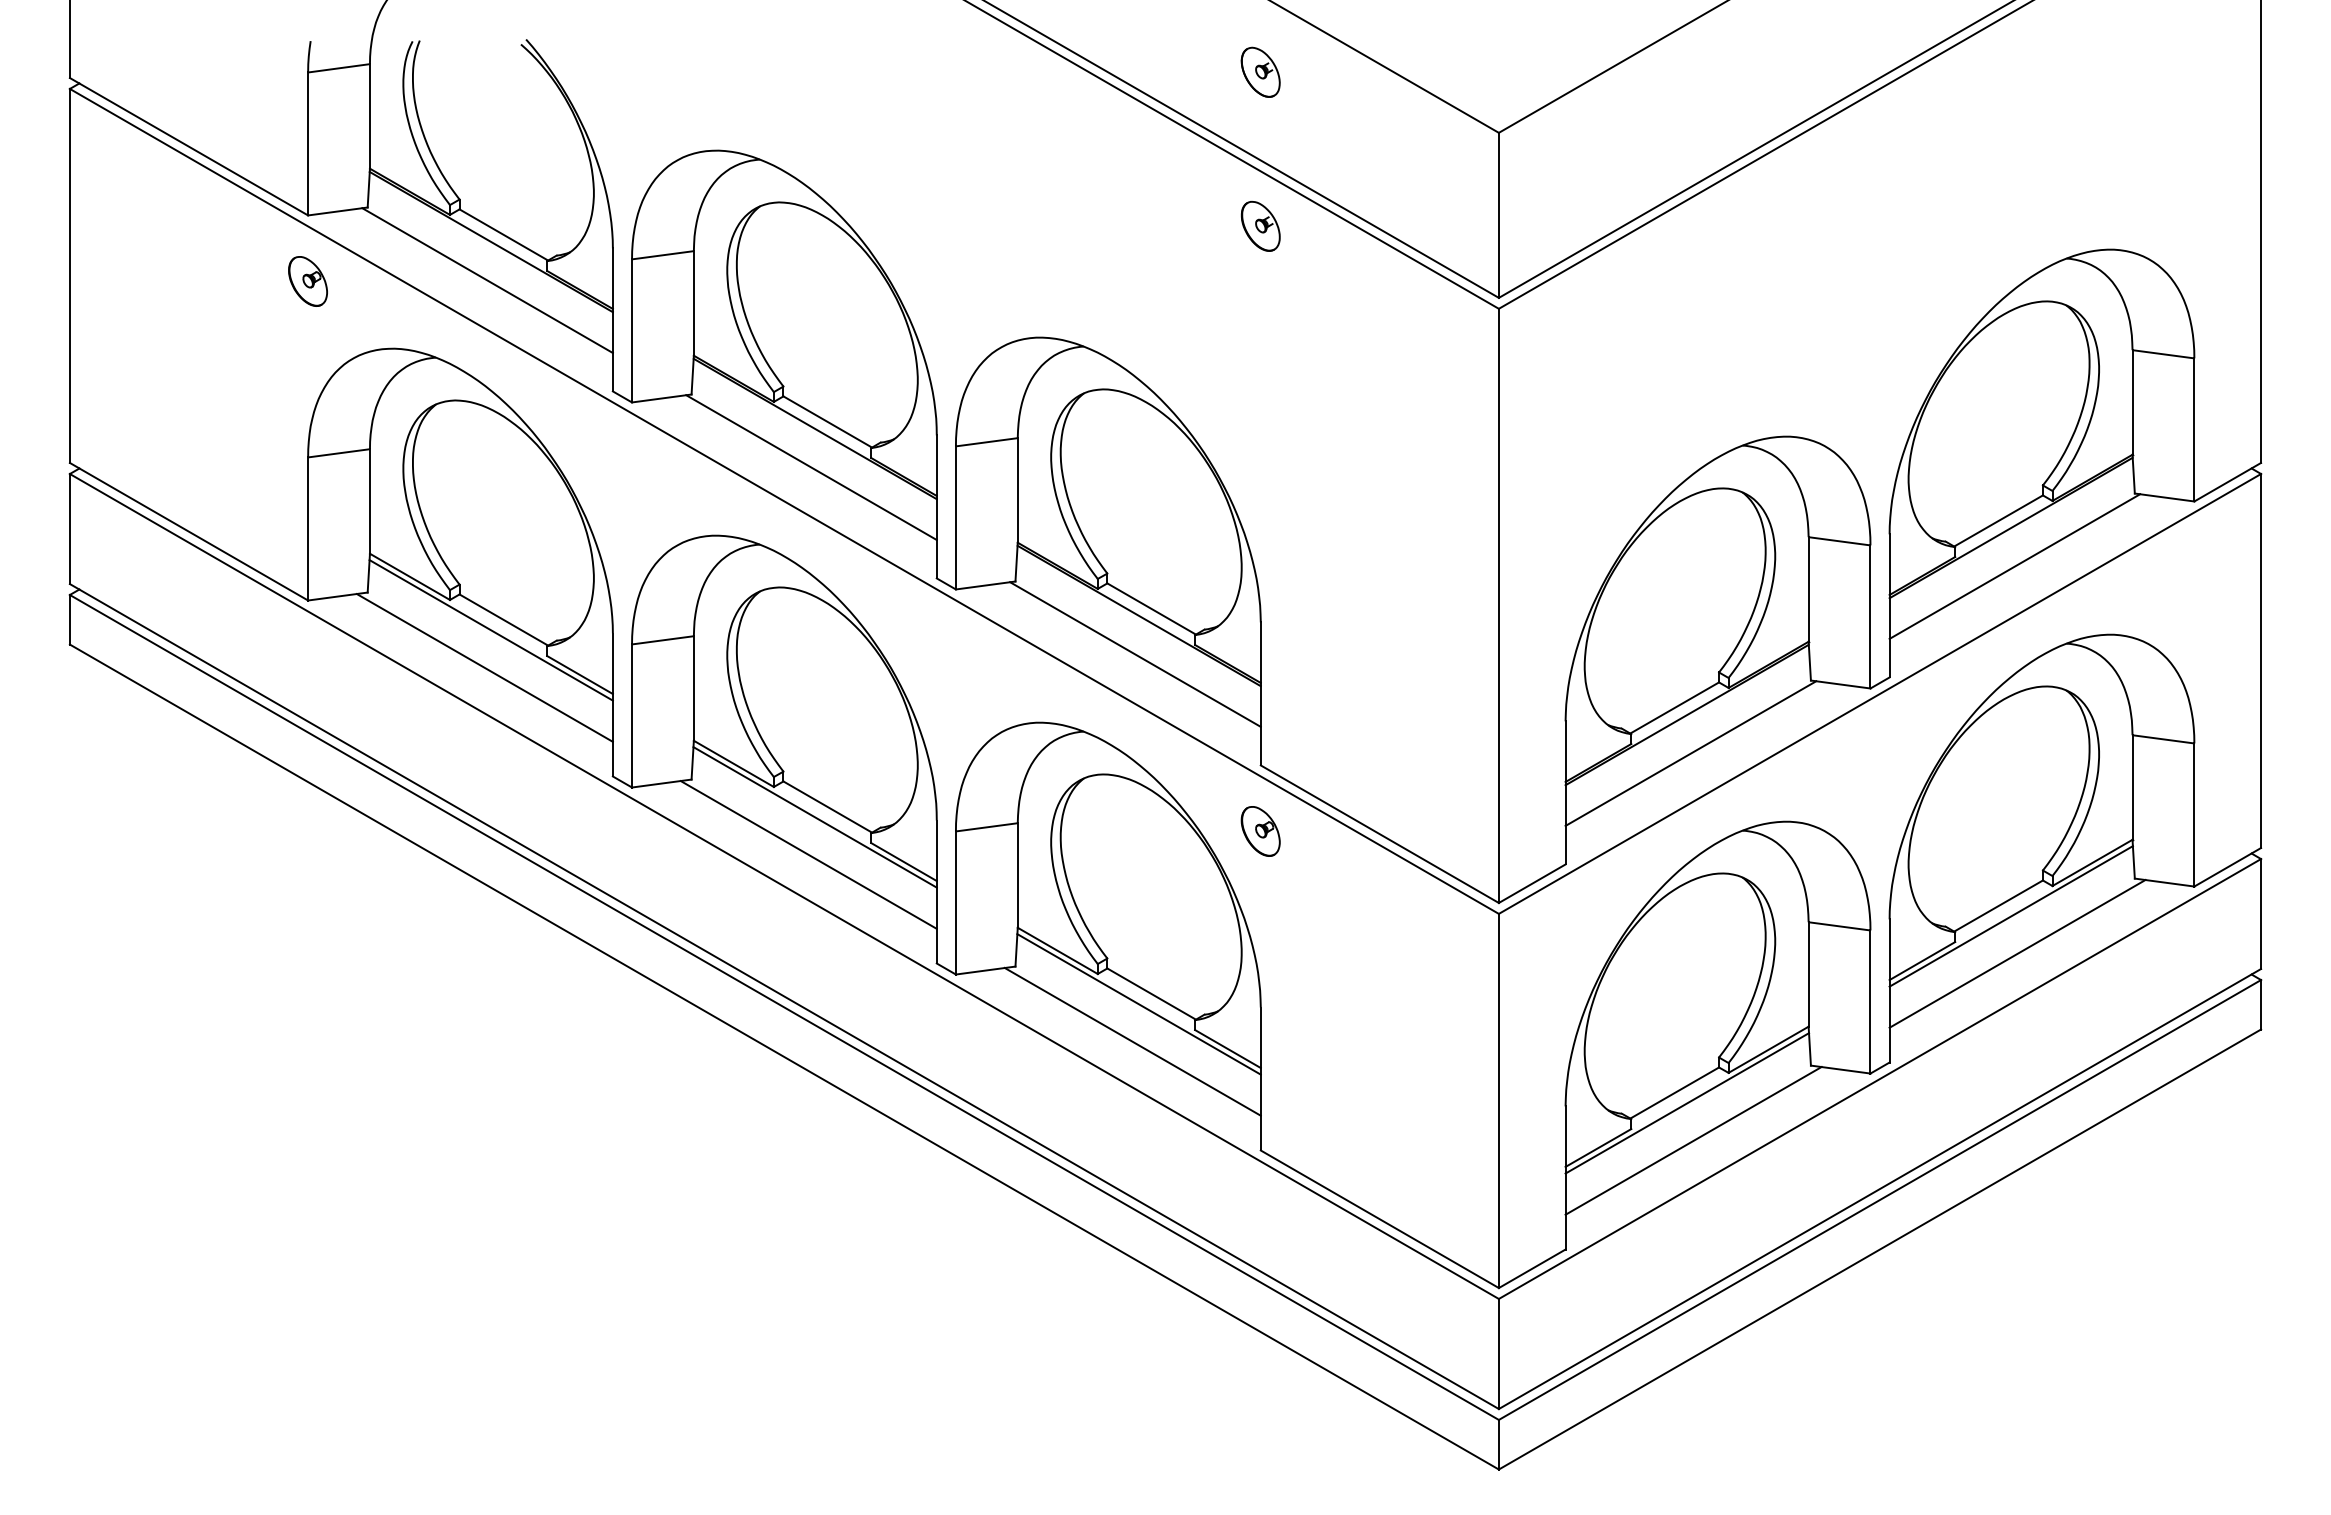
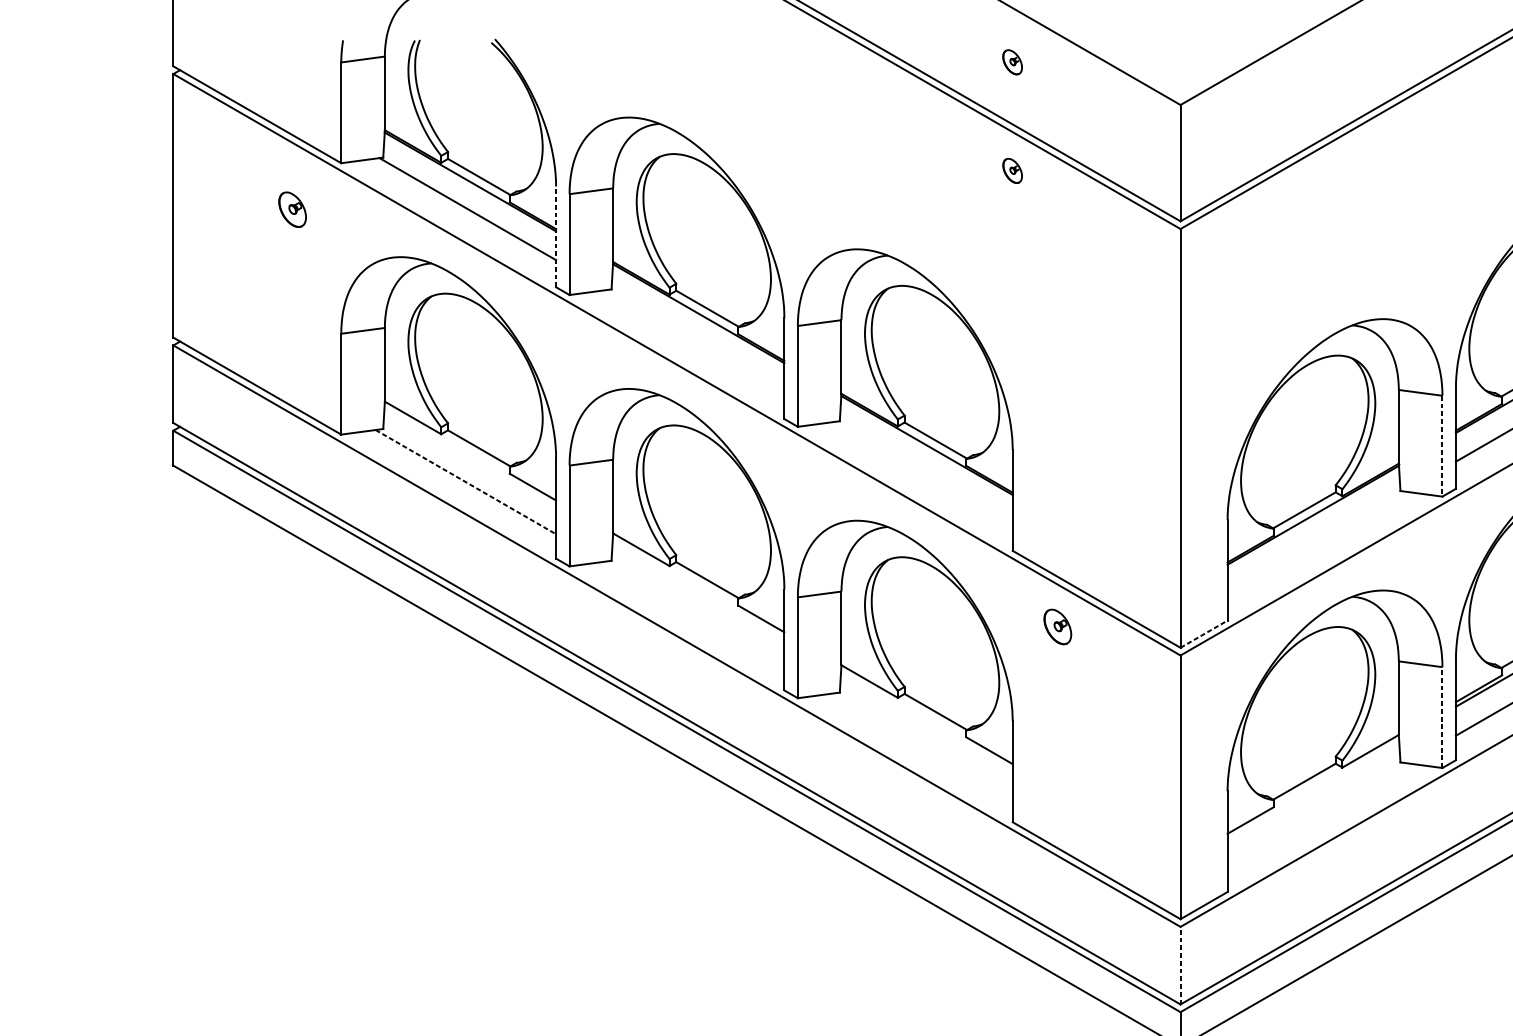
part: (1260, 71) -> (1012, 61), size x0.7
part: (1260, 226) -> (1012, 171), size x0.7
part: (307, 281) -> (292, 209), moved
line: (612, 319) -> (555, 236), solid -> dashed
line: (811, 467) -> (696, 340), removed
line: (1870, 616) -> (1442, 445), solid -> dashed
line: (490, 630) -> (469, 455), removed
line: (1135, 654) -> (924, 472), removed
line: (484, 667) -> (465, 481), solid -> dashed
line: (1690, 753) -> (1315, 542), removed
line: (814, 817) -> (698, 587), removed
part: (1260, 831) -> (1057, 627), moved
line: (808, 854) -> (693, 613), removed
line: (1532, 883) -> (1204, 634), solid -> dashed
line: (1870, 1002) -> (1442, 717), solid -> dashed
line: (1138, 1004) -> (926, 719), removed
line: (1132, 1041) -> (922, 745), removed
line: (1687, 1103) -> (1313, 789), removed
line: (1693, 1140) -> (1317, 815), removed
line: (1498, 1353) -> (1180, 965), solid -> dashed

